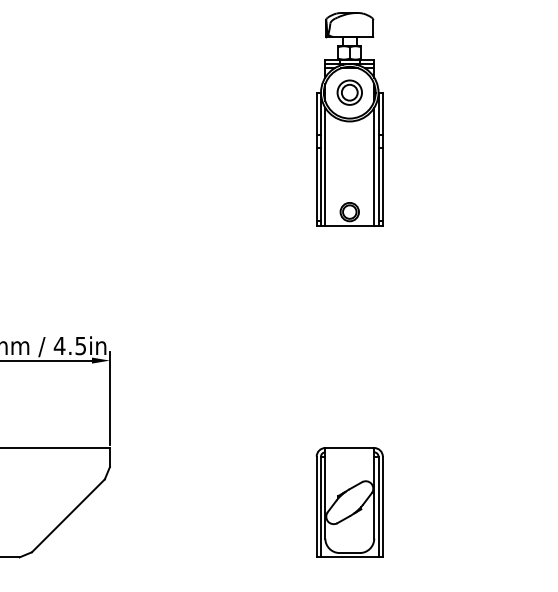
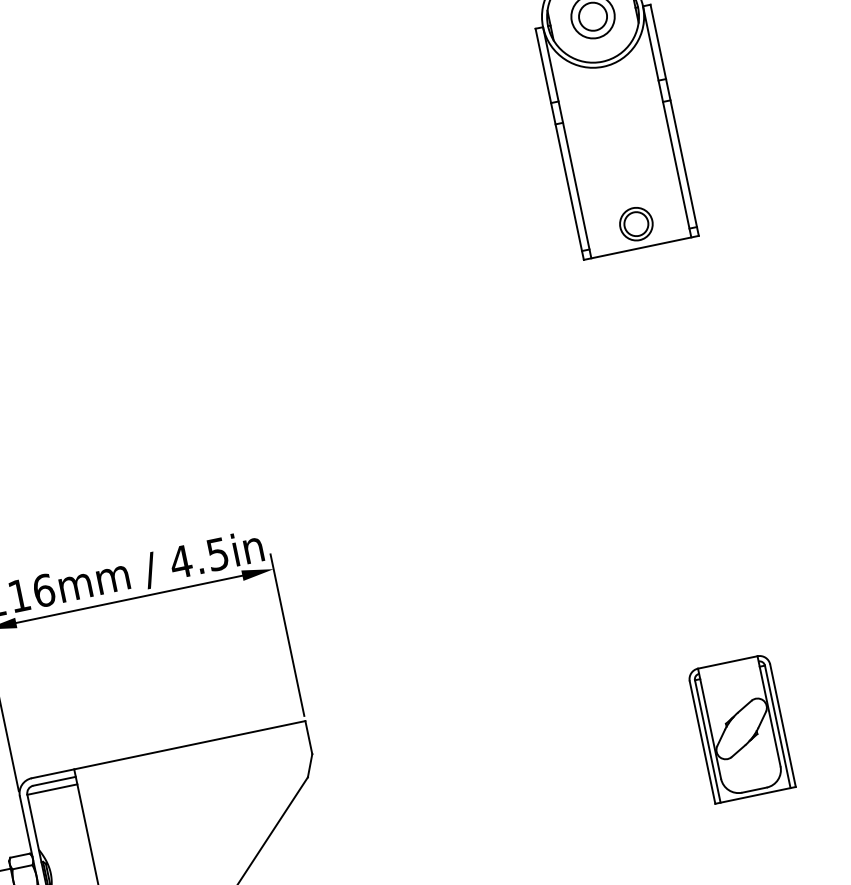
line: (325, 166) -> (577, 153), removed
line: (374, 166) -> (662, 135), removed
part: (349, 502) -> (741, 728), size x0.7

